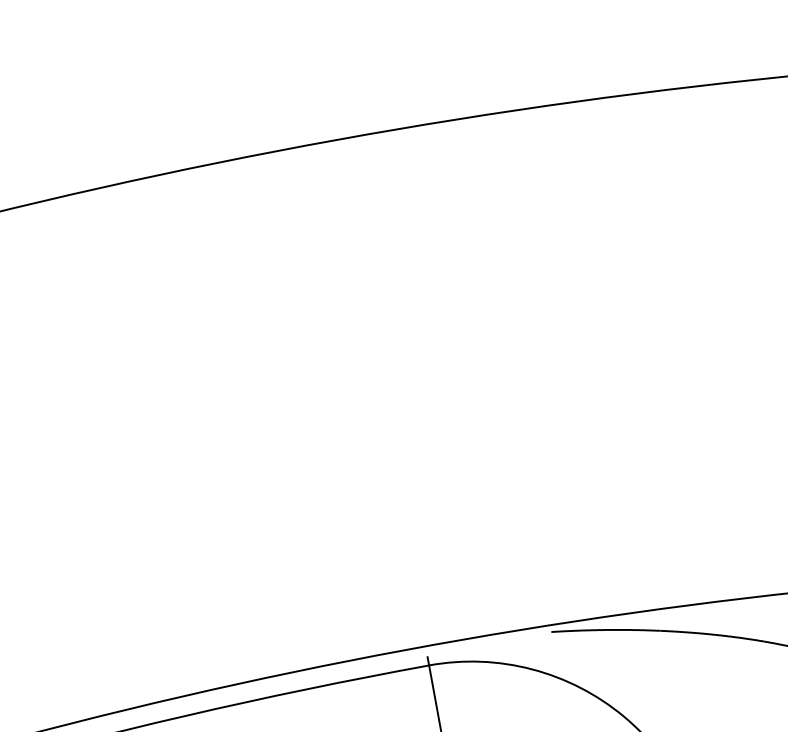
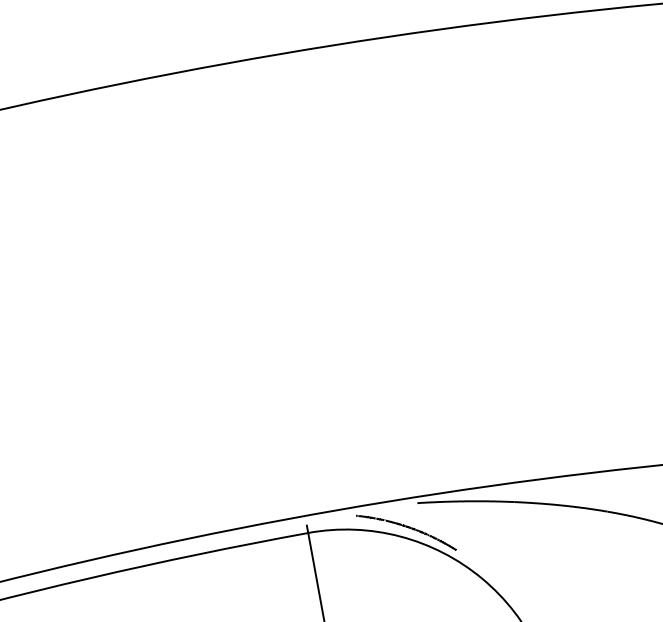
part: (538, 665) -> (405, 533), added

